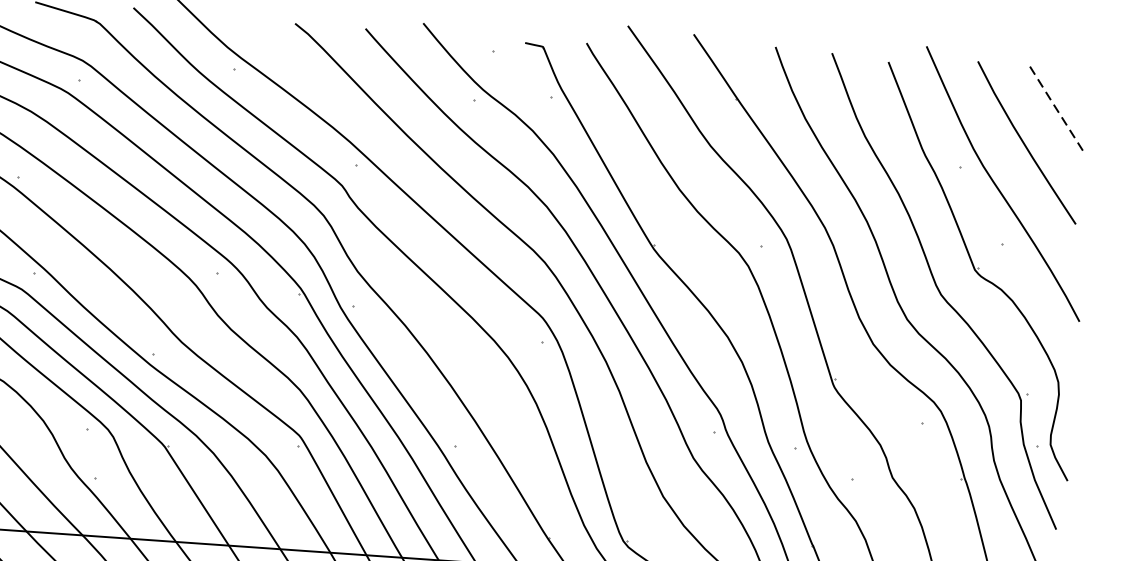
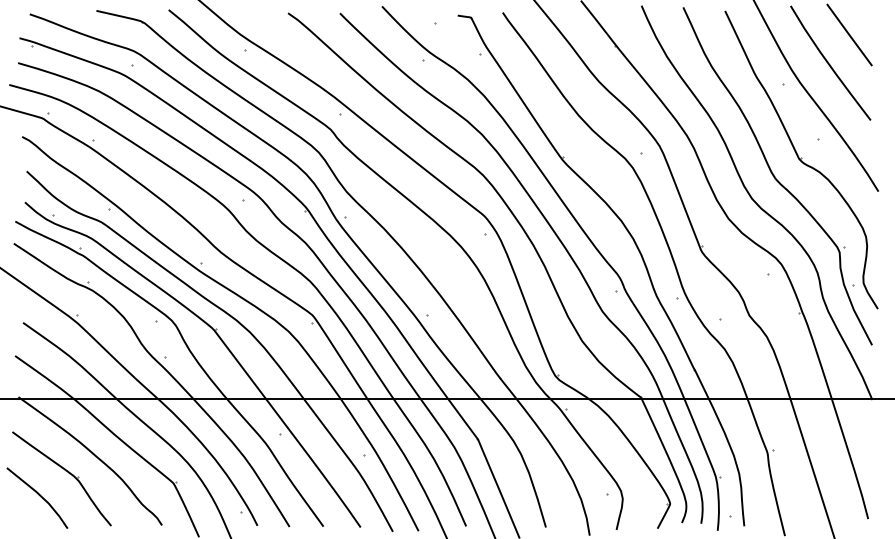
line: (1055, 105) -> (849, 34), dashed -> solid

